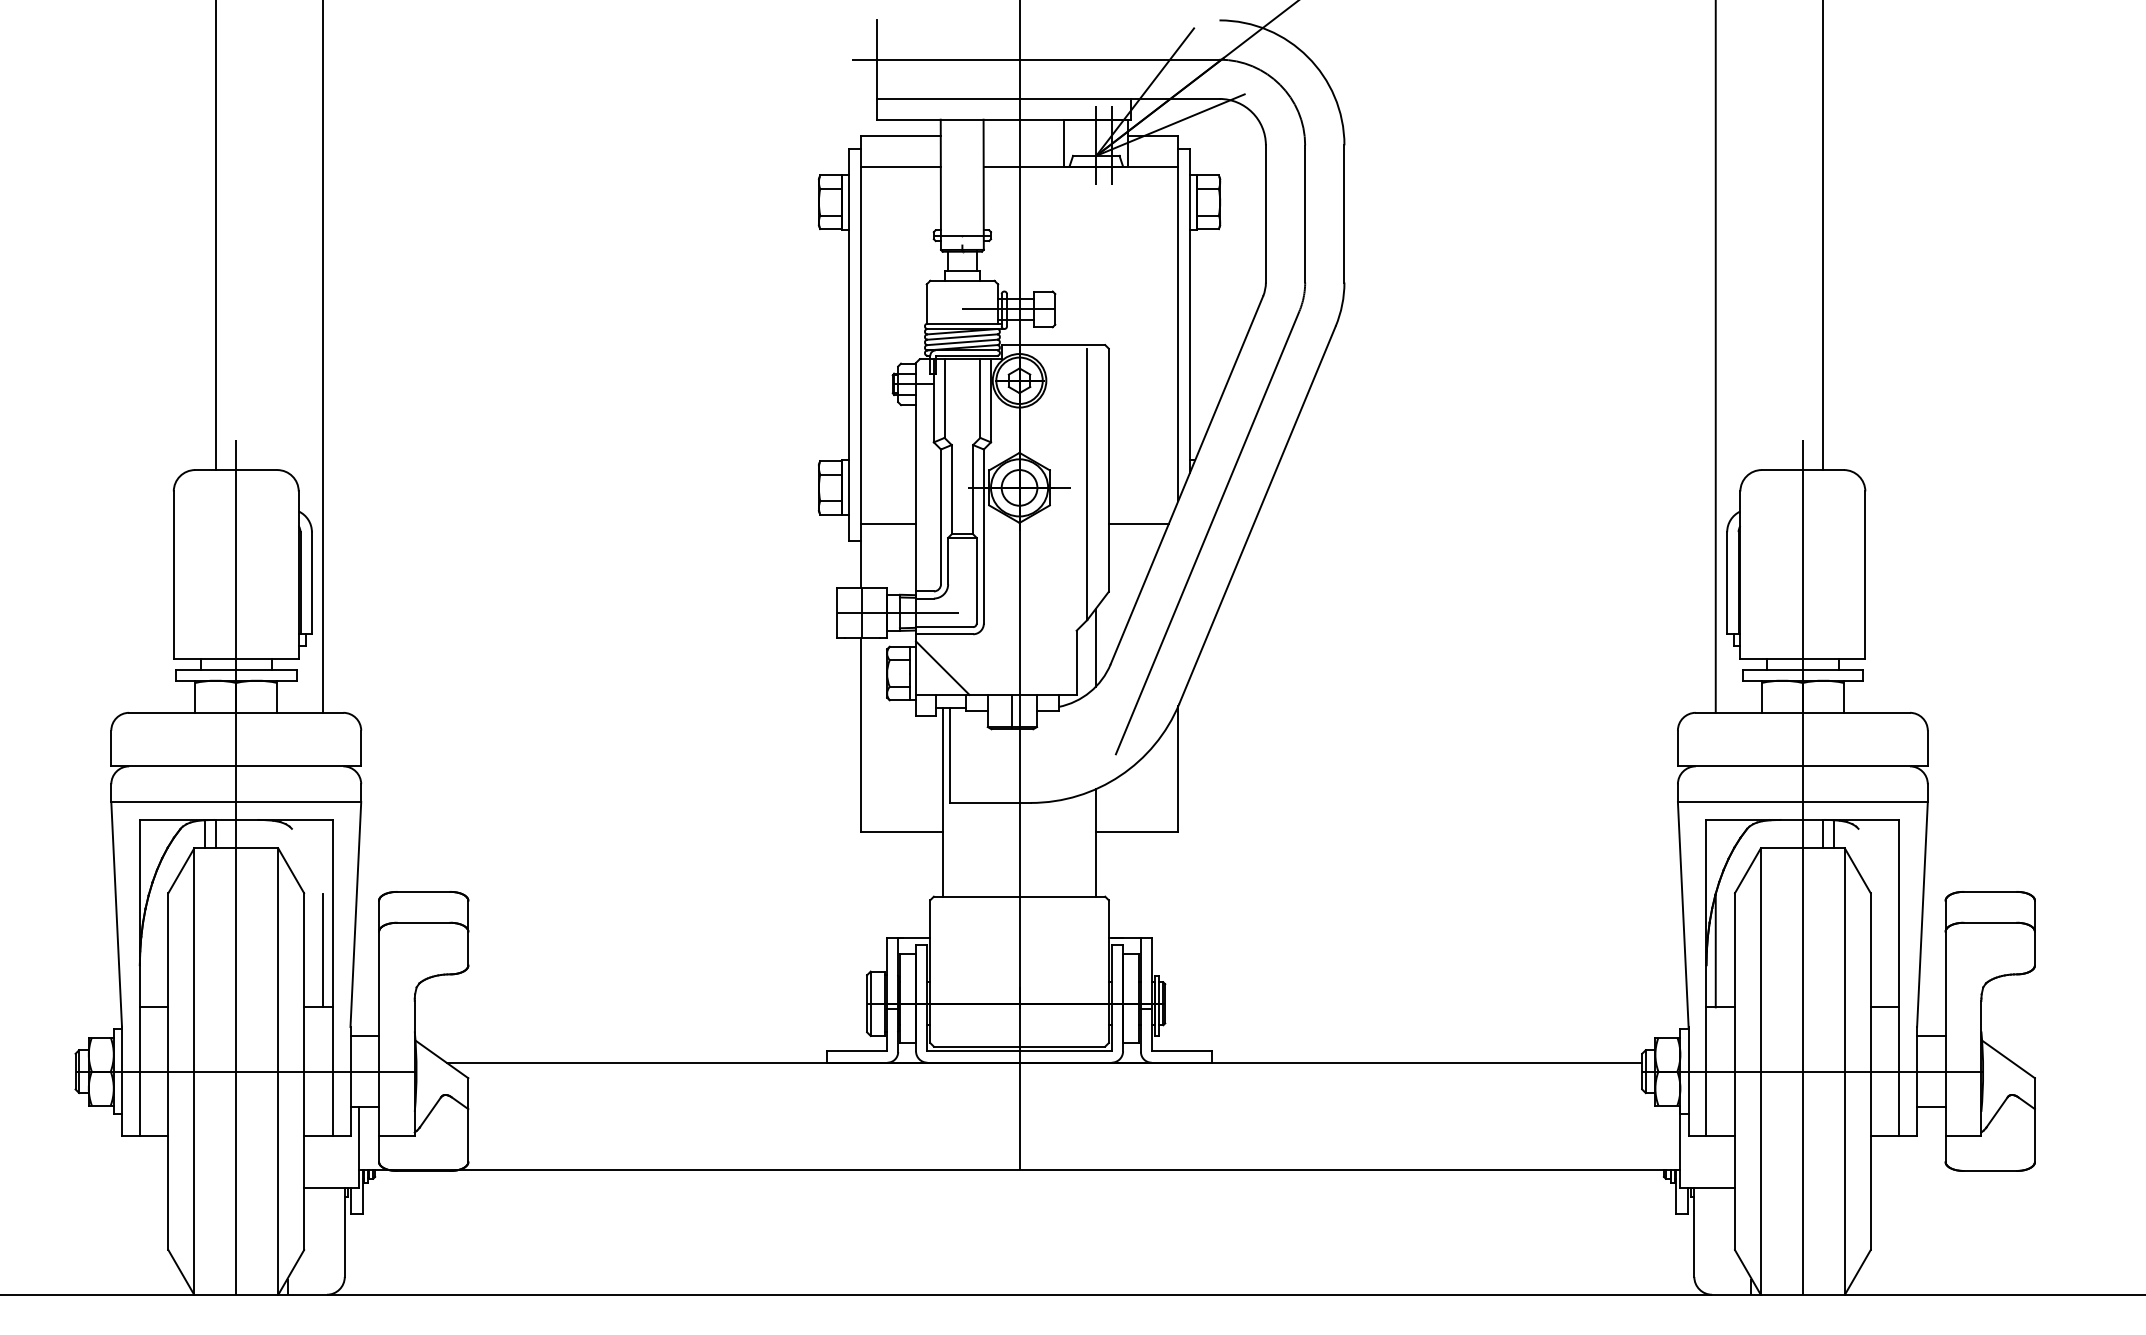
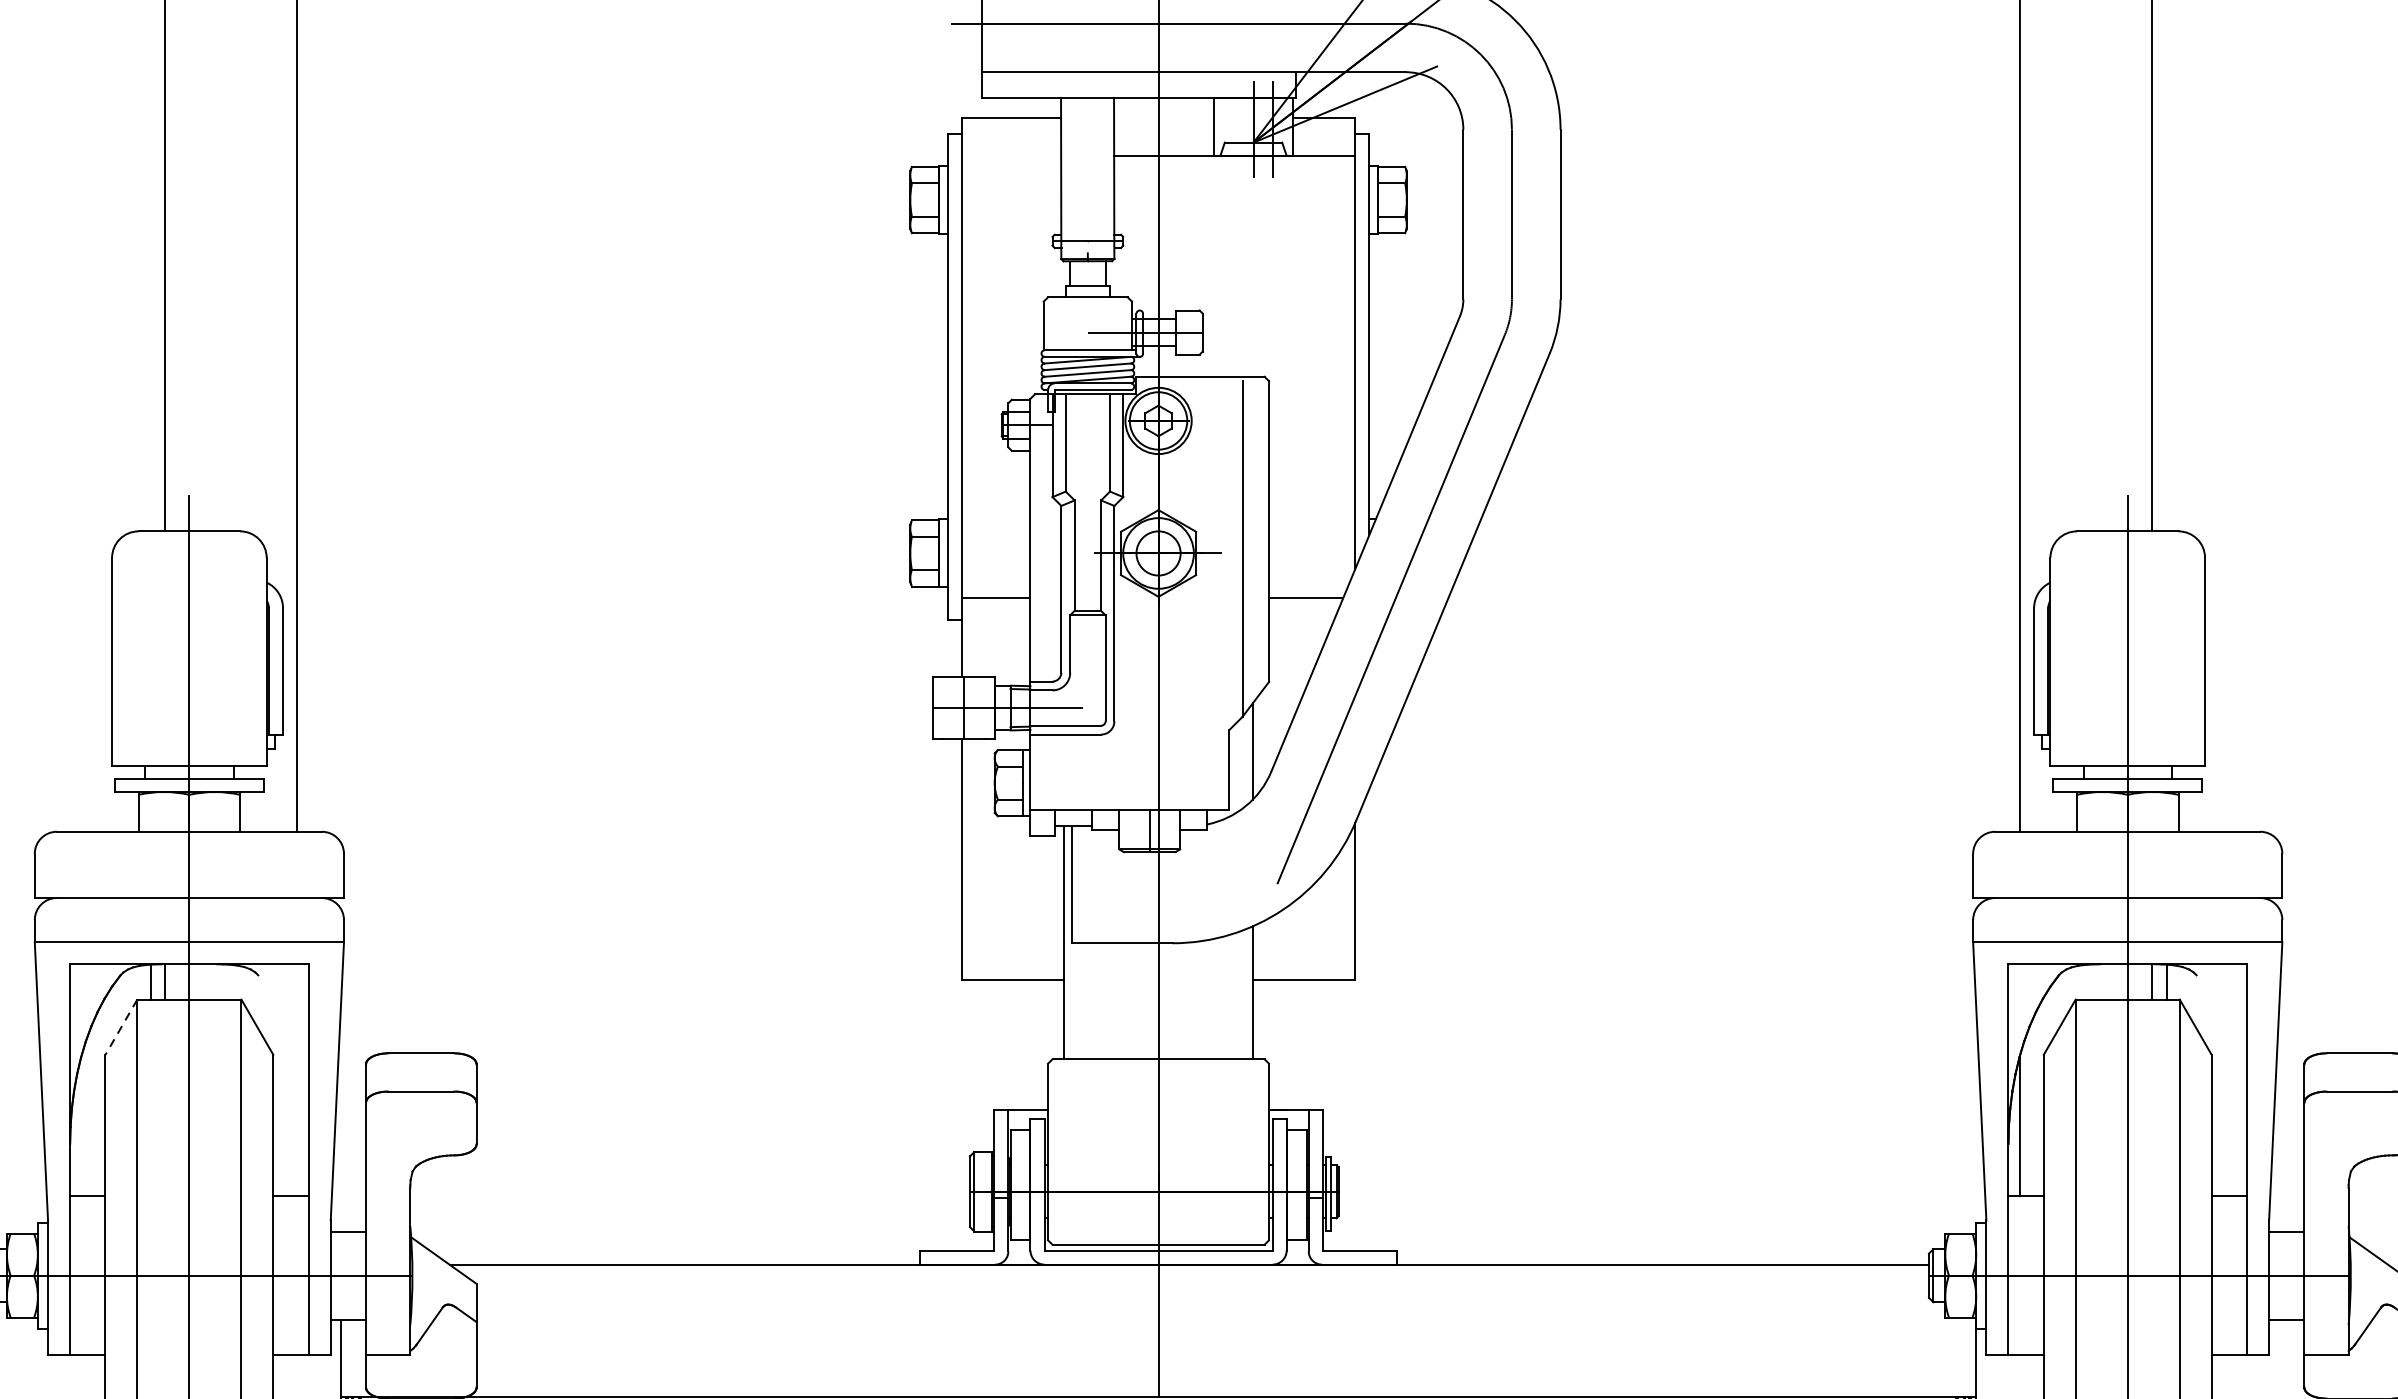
line: (900, 166) -> (1011, 155), removed
line: (942, 667) -> (1063, 775), removed
line: (181, 870) -> (121, 1026), solid -> dashed
line: (323, 950) -> (297, 1125), removed

